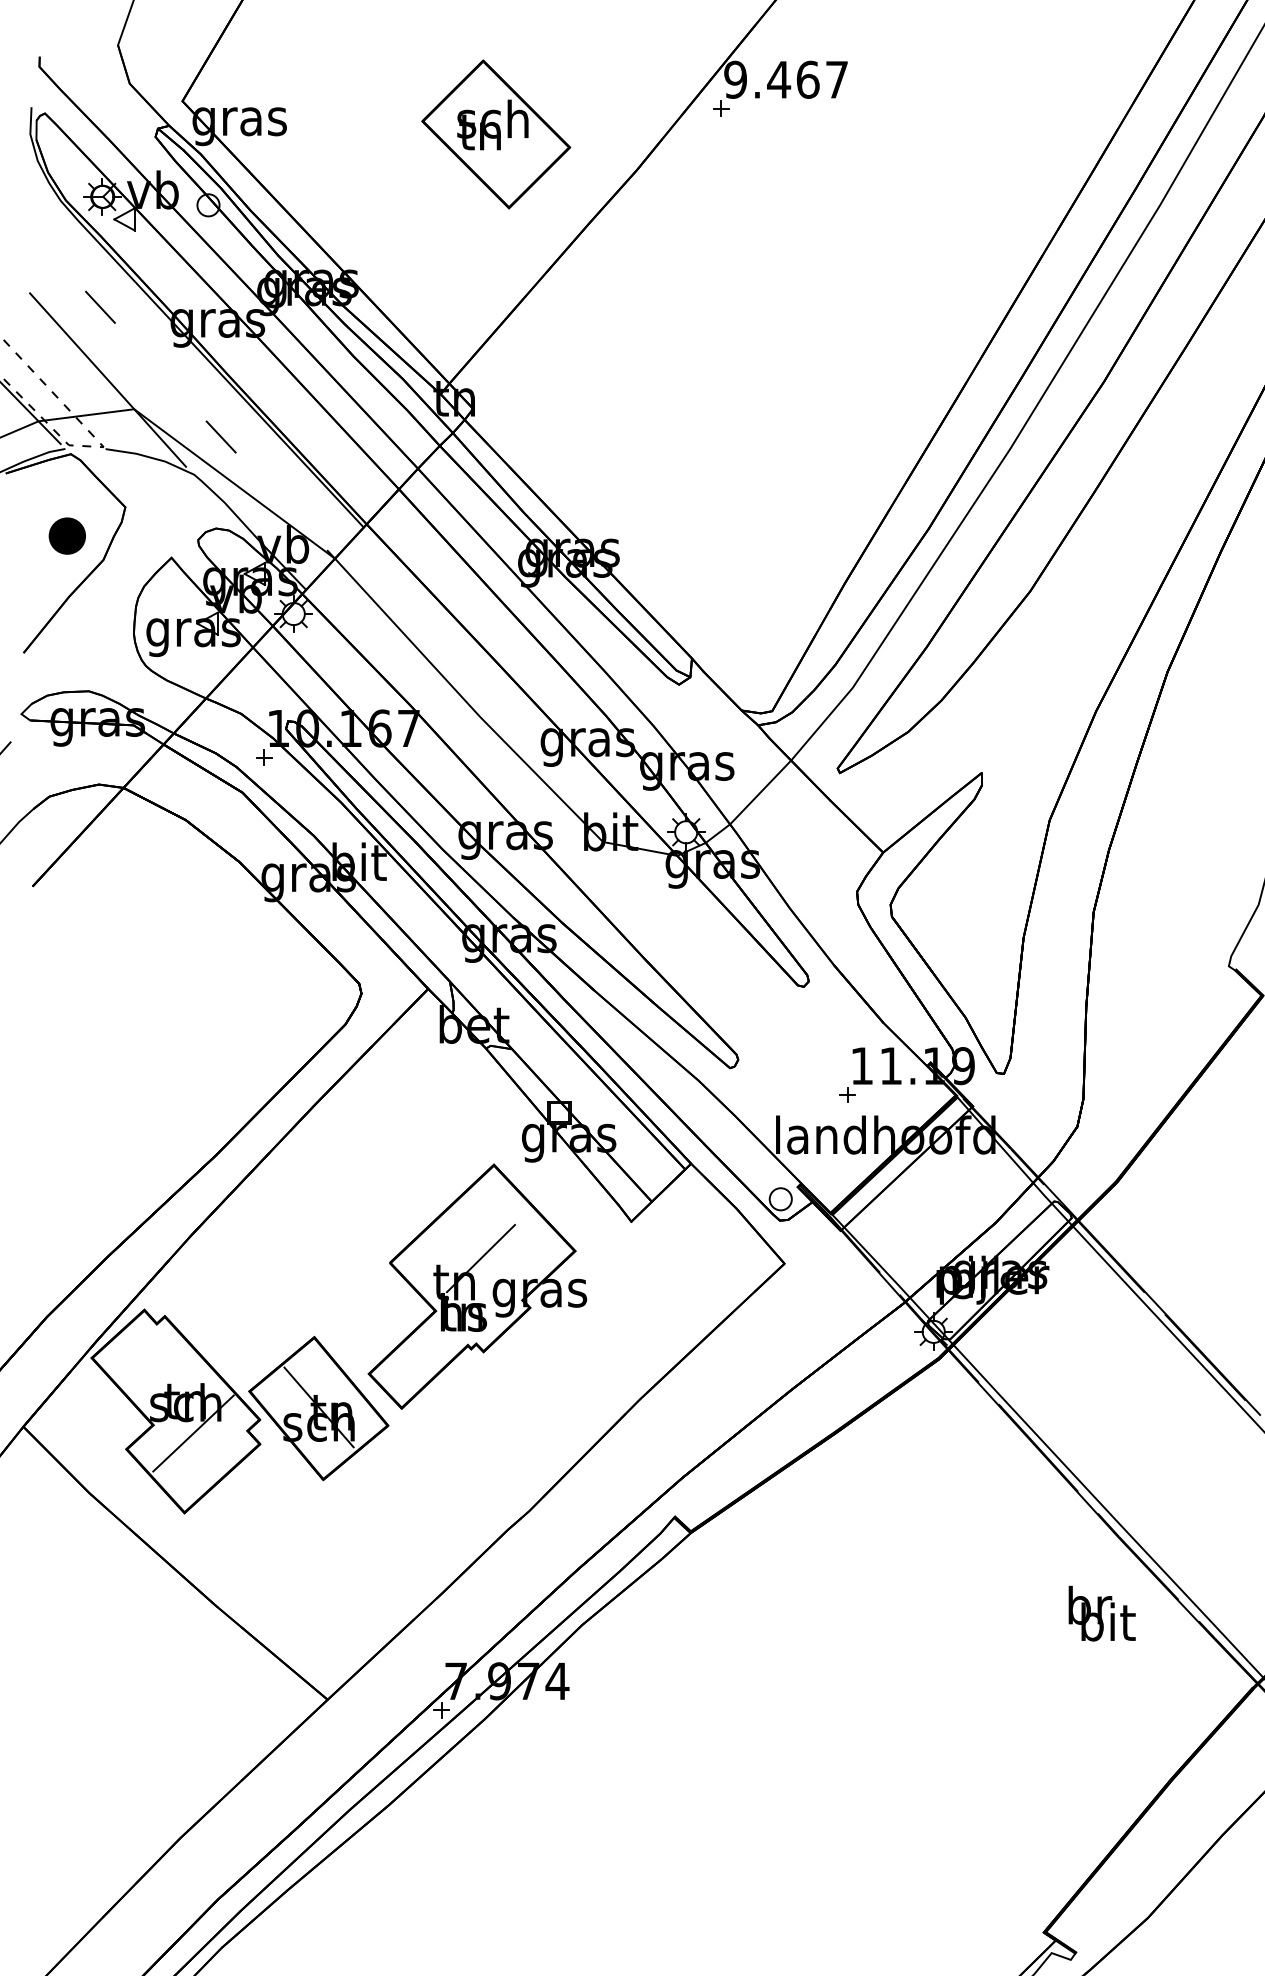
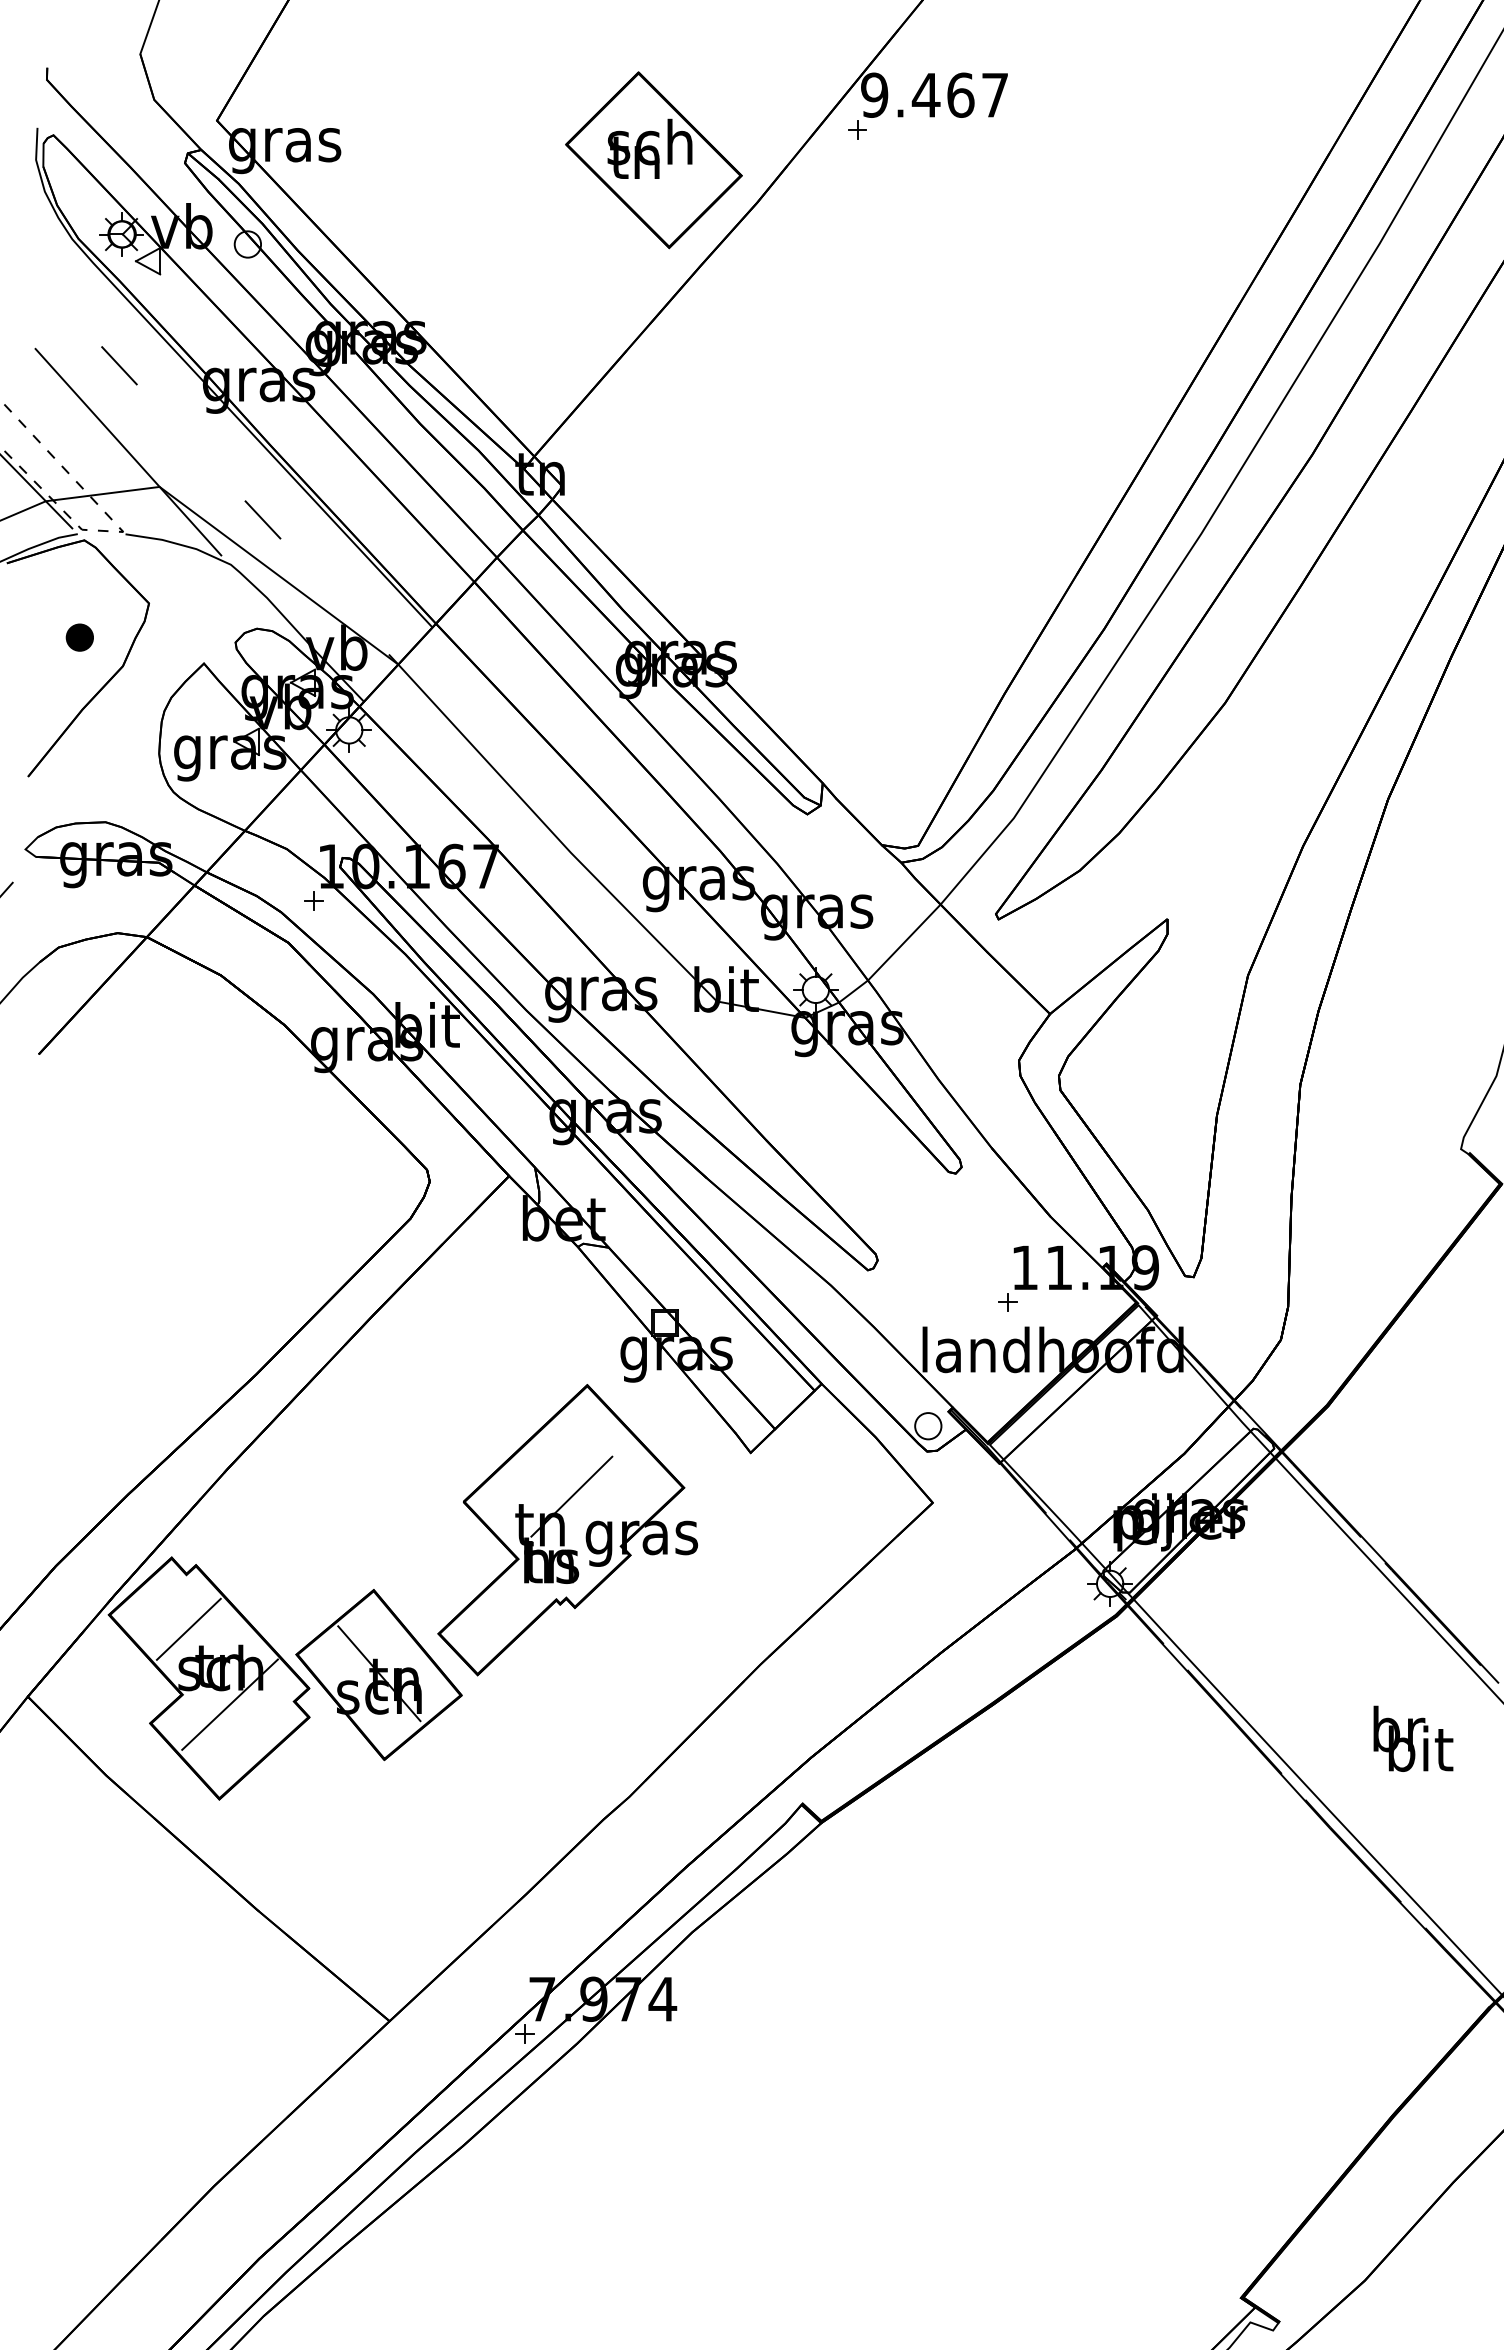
part: (495, 134) -> (653, 160), moved
part: (66, 535) -> (79, 637), size x0.62
line: (158, 1369) -> (188, 1628), added
text: (1102, 1613) -> (1413, 1738), moved

